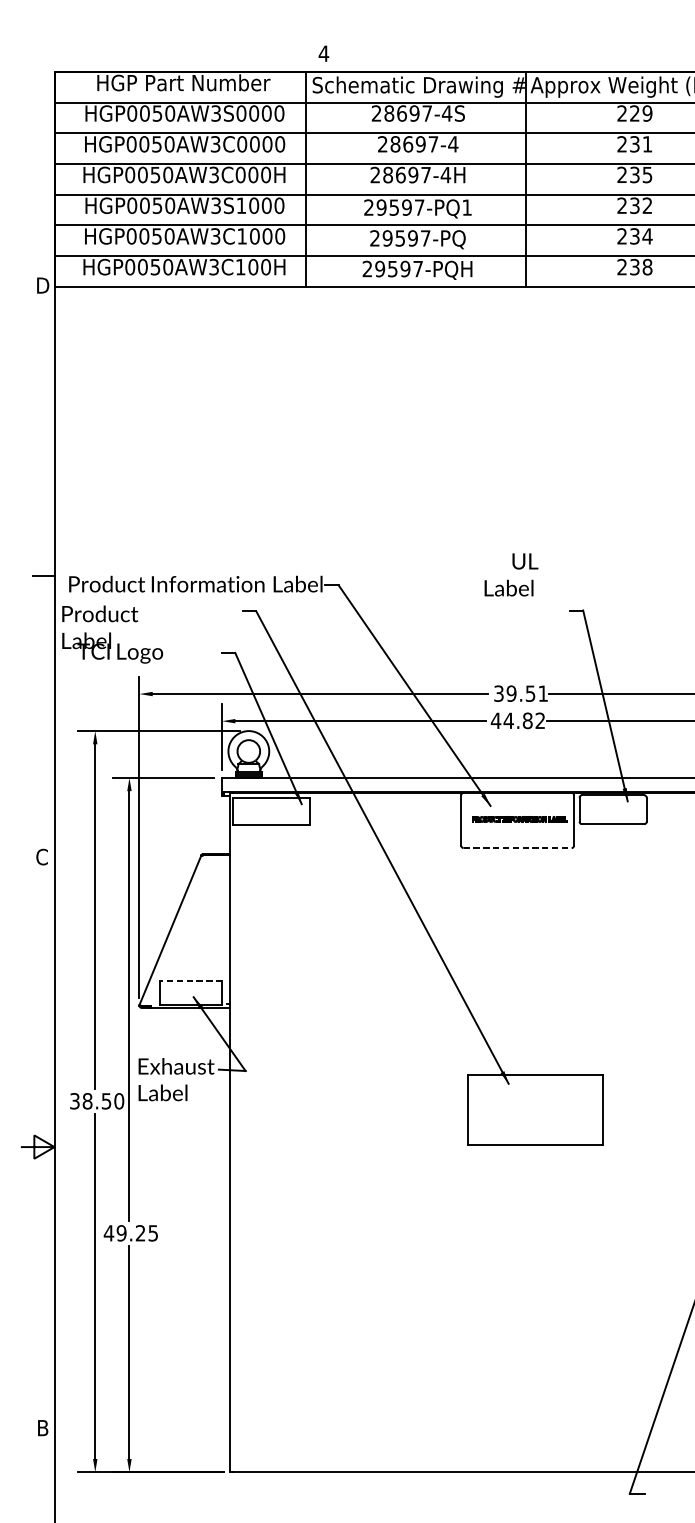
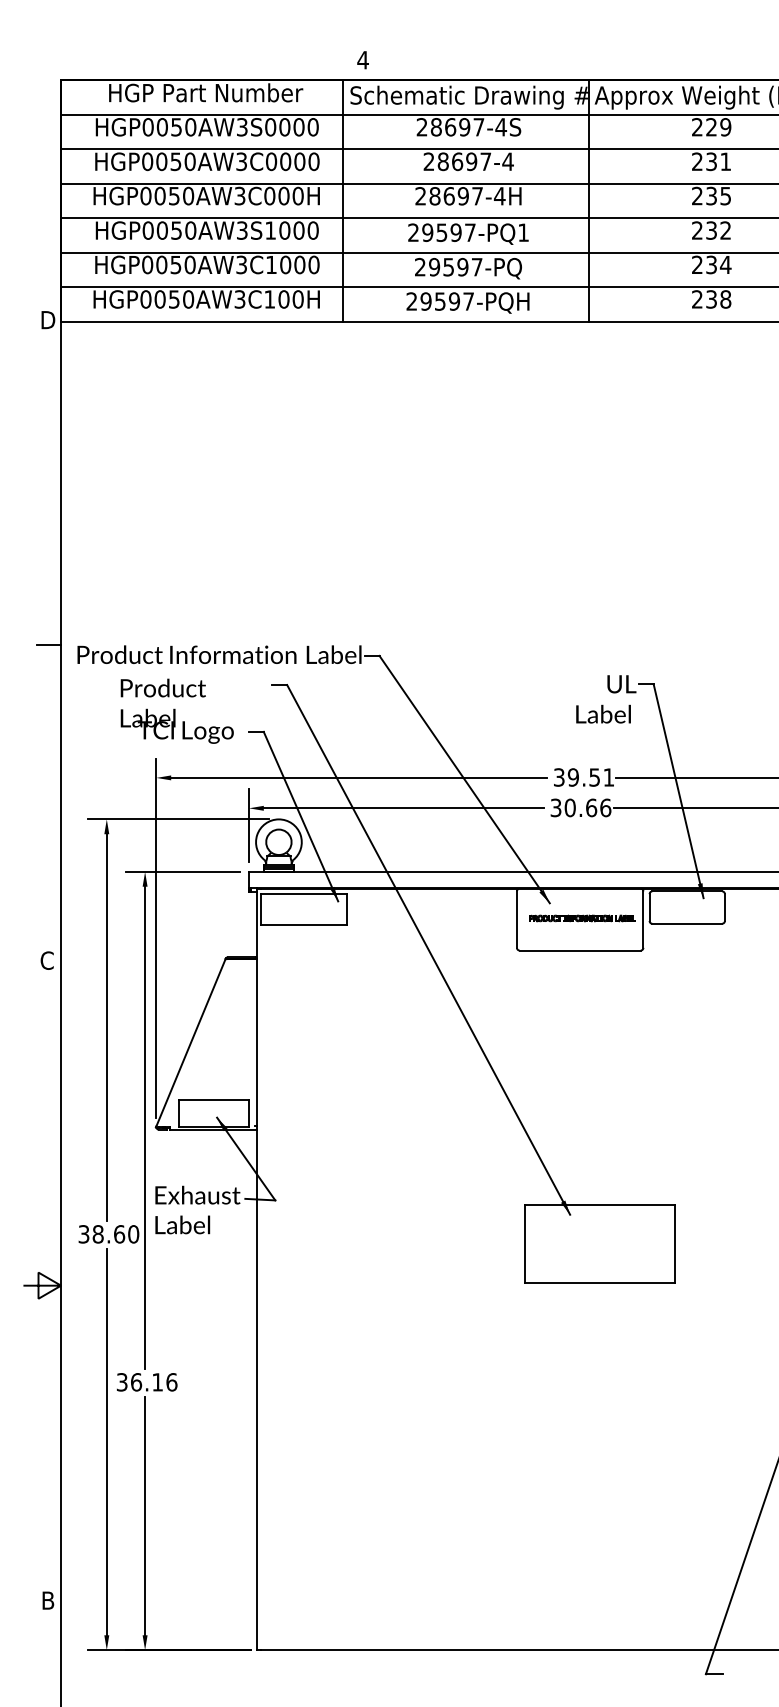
text: (511, 575) -> (606, 699), moved
text: (111, 633) -> (176, 710), moved
text: (517, 720) -> (580, 807), 44.82 -> 30.66
line: (517, 848) -> (580, 950), dashed -> solid
line: (191, 981) -> (214, 1100), dashed -> solid
text: (106, 1101) -> (119, 1234), 38.50 -> 38.60
text: (130, 1233) -> (146, 1382), 49.25 -> 36.16

